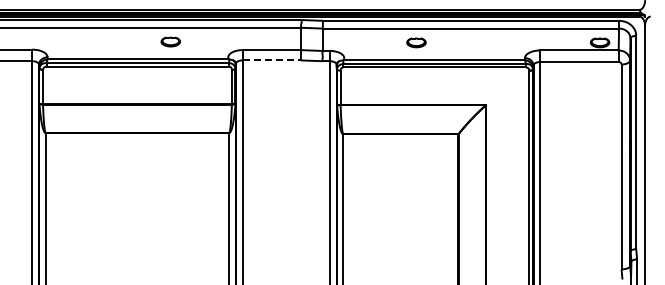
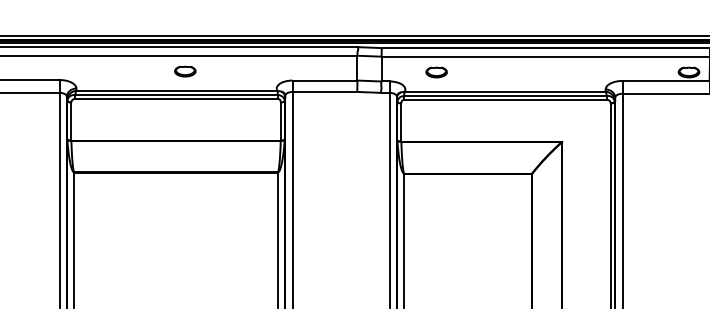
part: (170, 41) -> (184, 70), moved
part: (416, 42) -> (436, 72), moved
line: (272, 60) -> (325, 92), dashed -> solid

